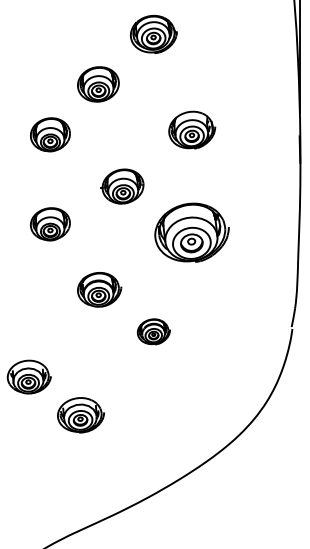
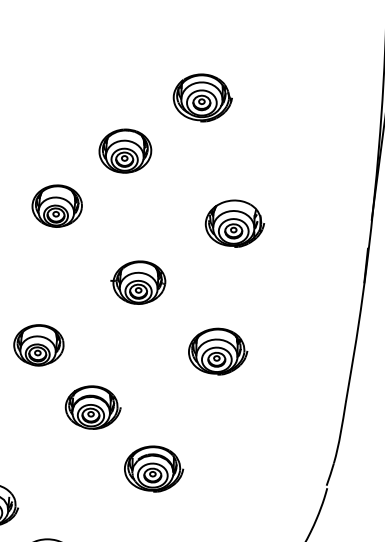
part: (50, 224) -> (38, 345), moved
part: (192, 232) -> (218, 351), size x0.62
part: (153, 331) -> (153, 468), size x1.43

